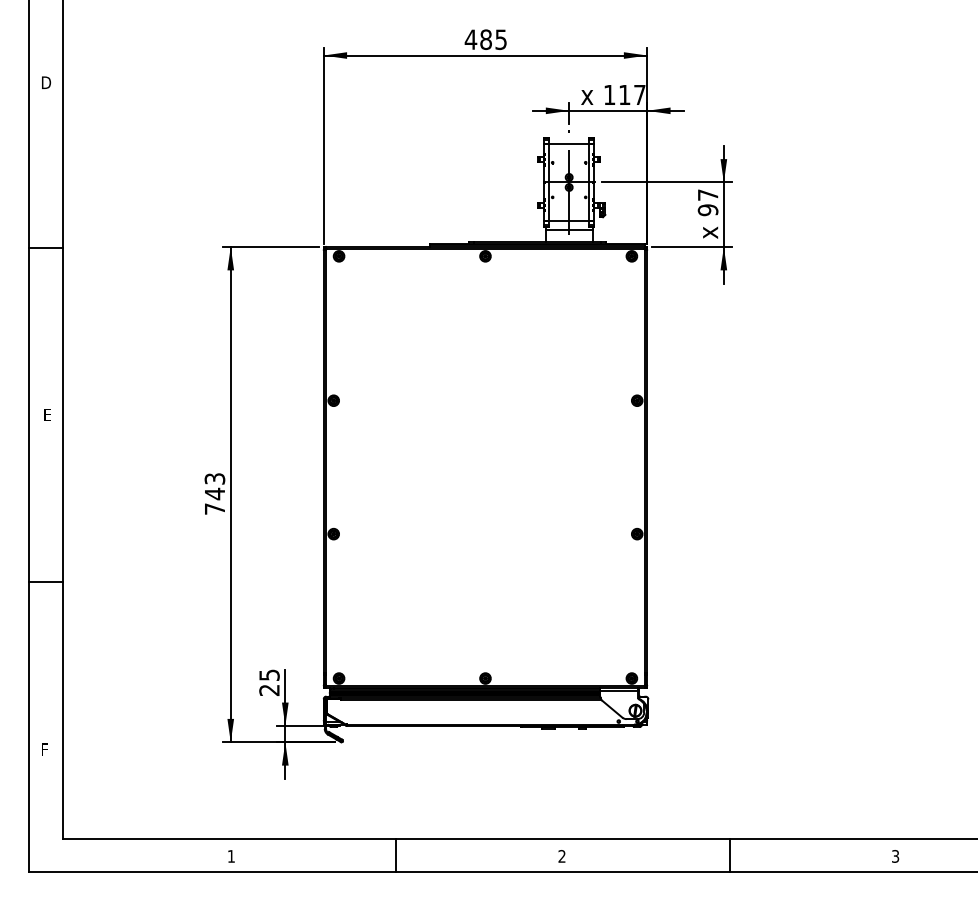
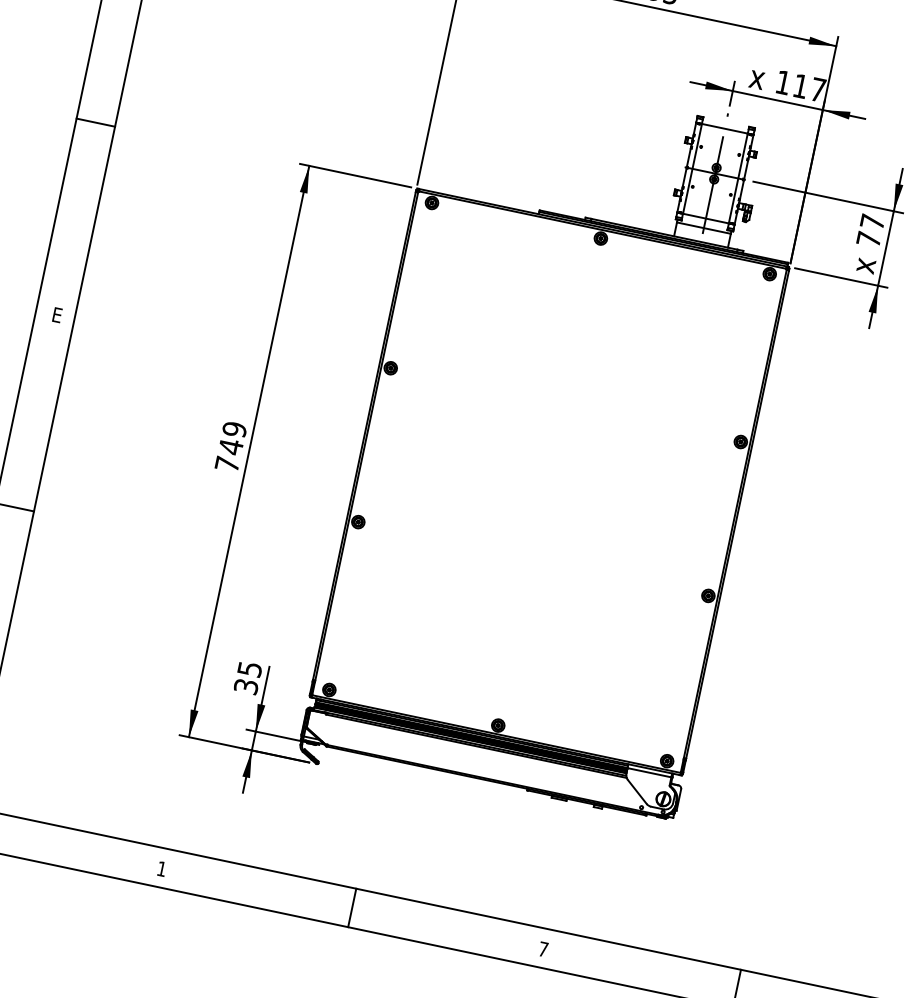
text: (707, 210) -> (868, 239), 97 -> 77
text: (214, 478) -> (234, 428), 743 -> 749
text: (269, 689) -> (246, 685), 25 -> 35
text: (561, 856) -> (542, 949), 2 -> 7

